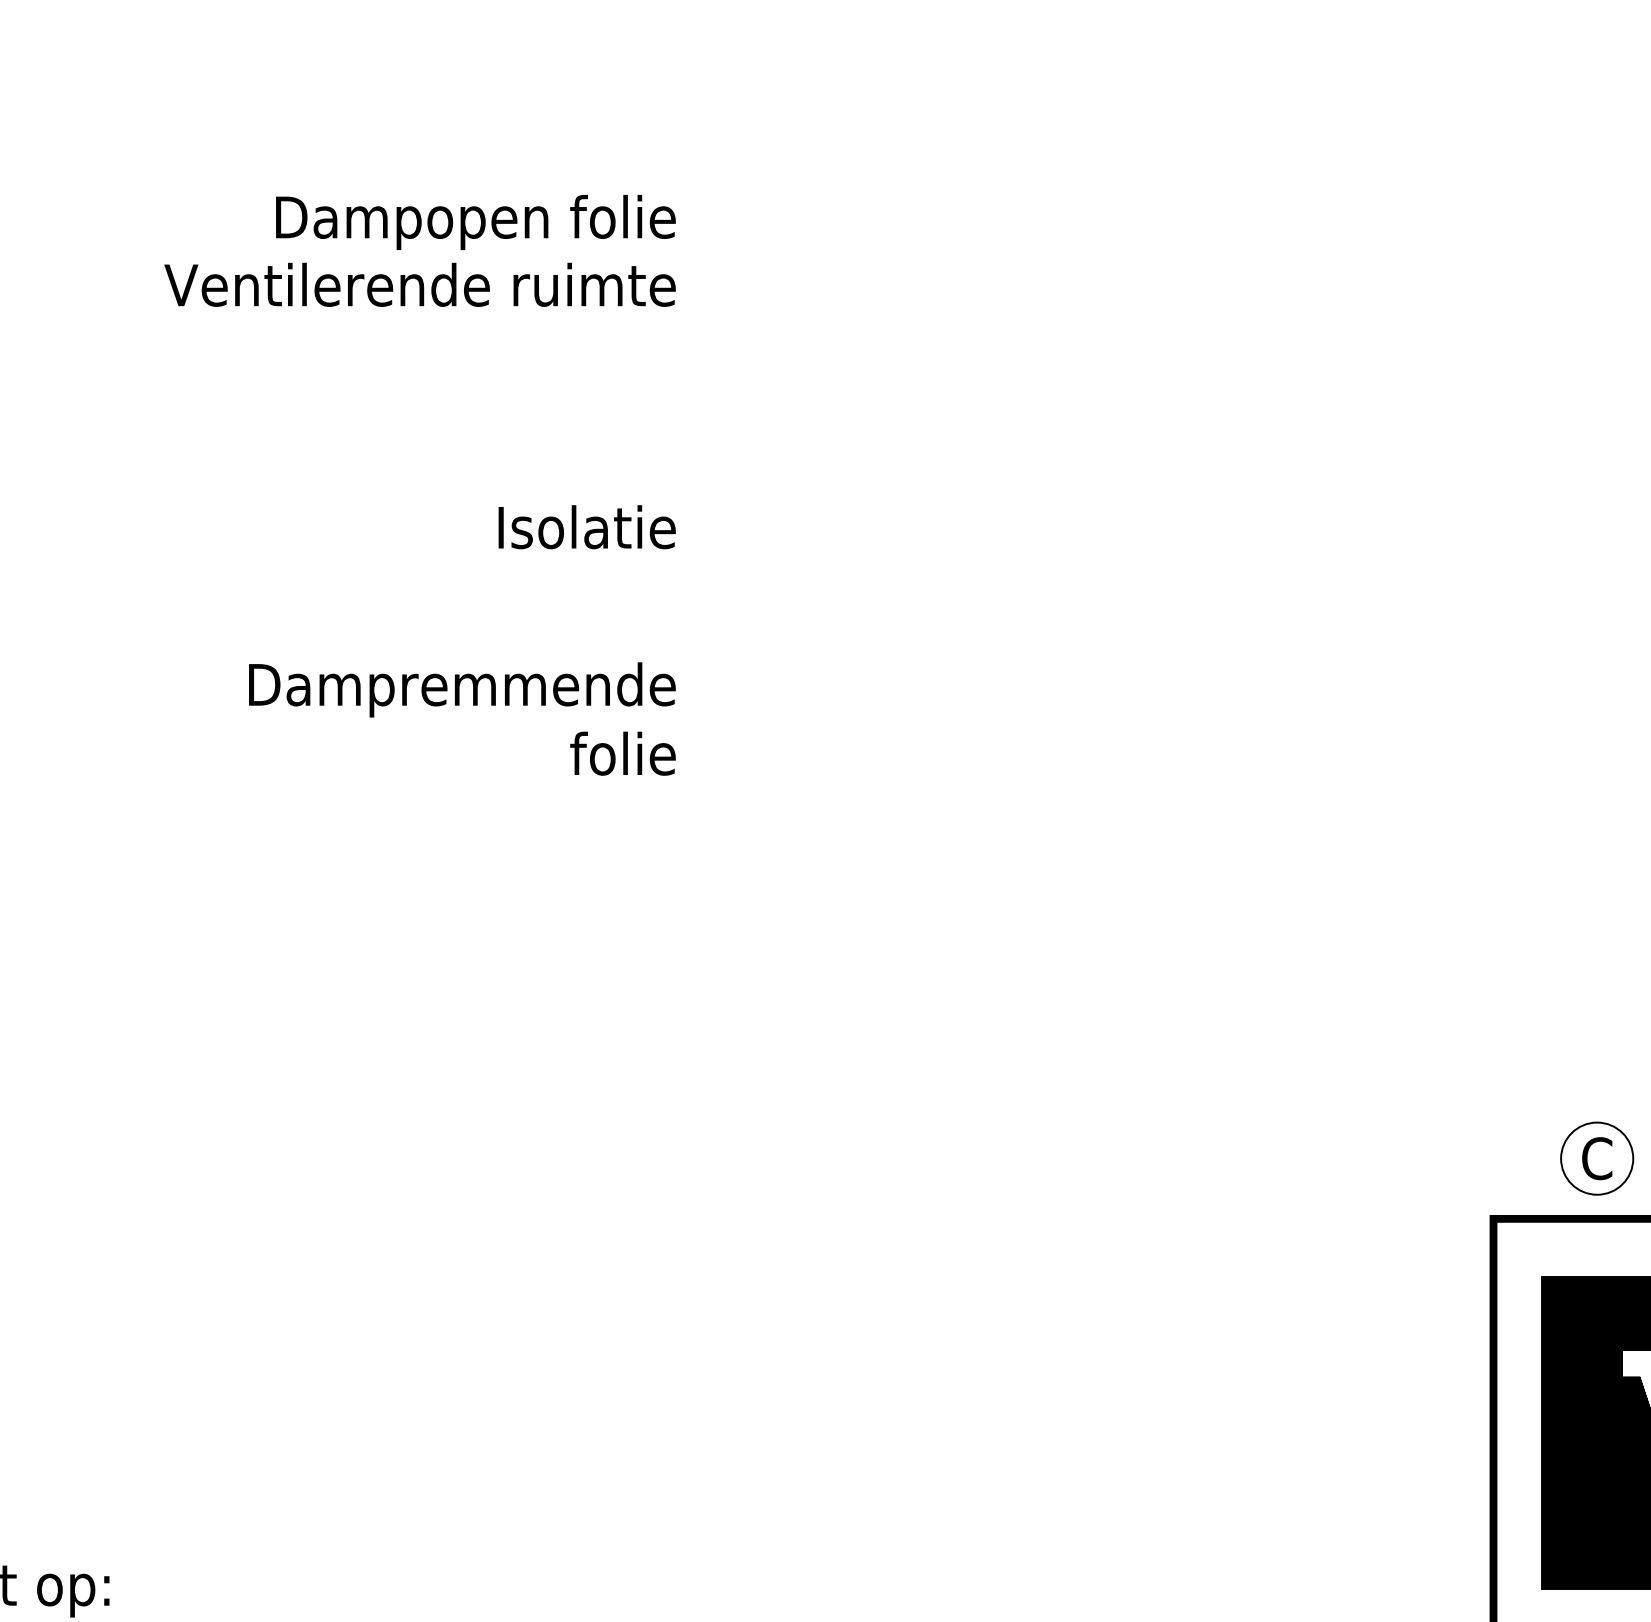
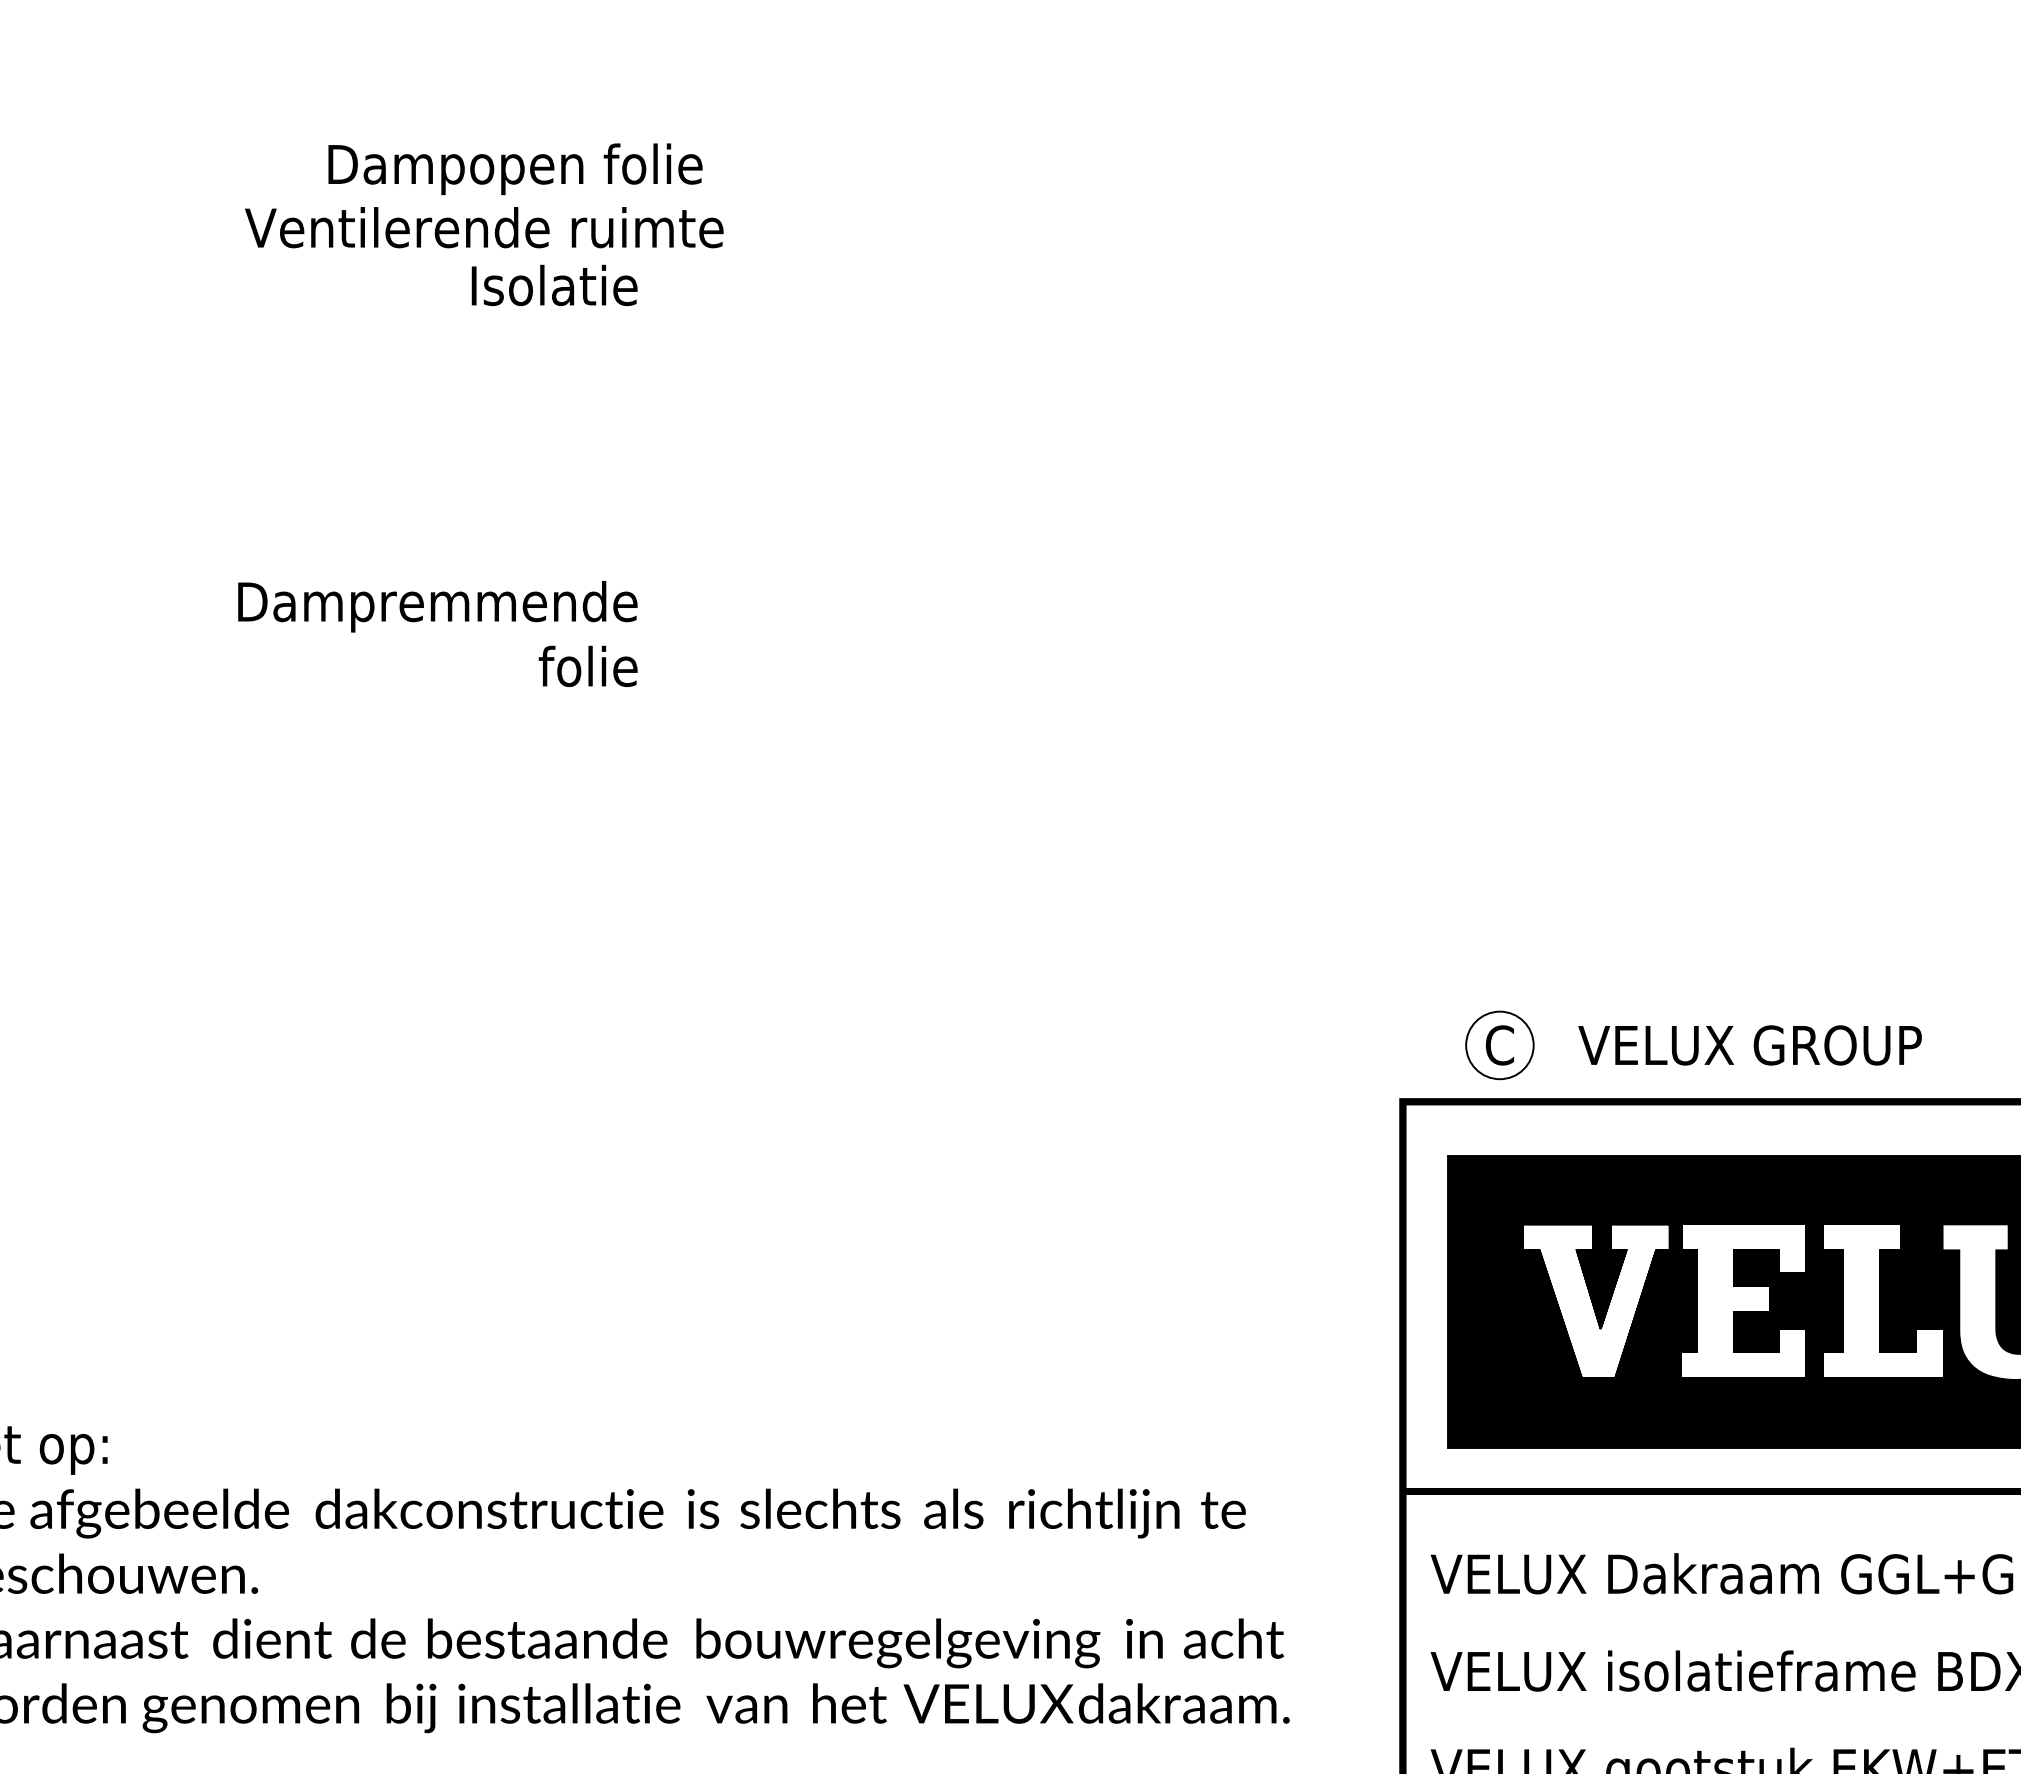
text: (475, 222) -> (515, 169), moved
text: (420, 284) -> (484, 227), moved
text: (587, 527) -> (554, 285), moved

